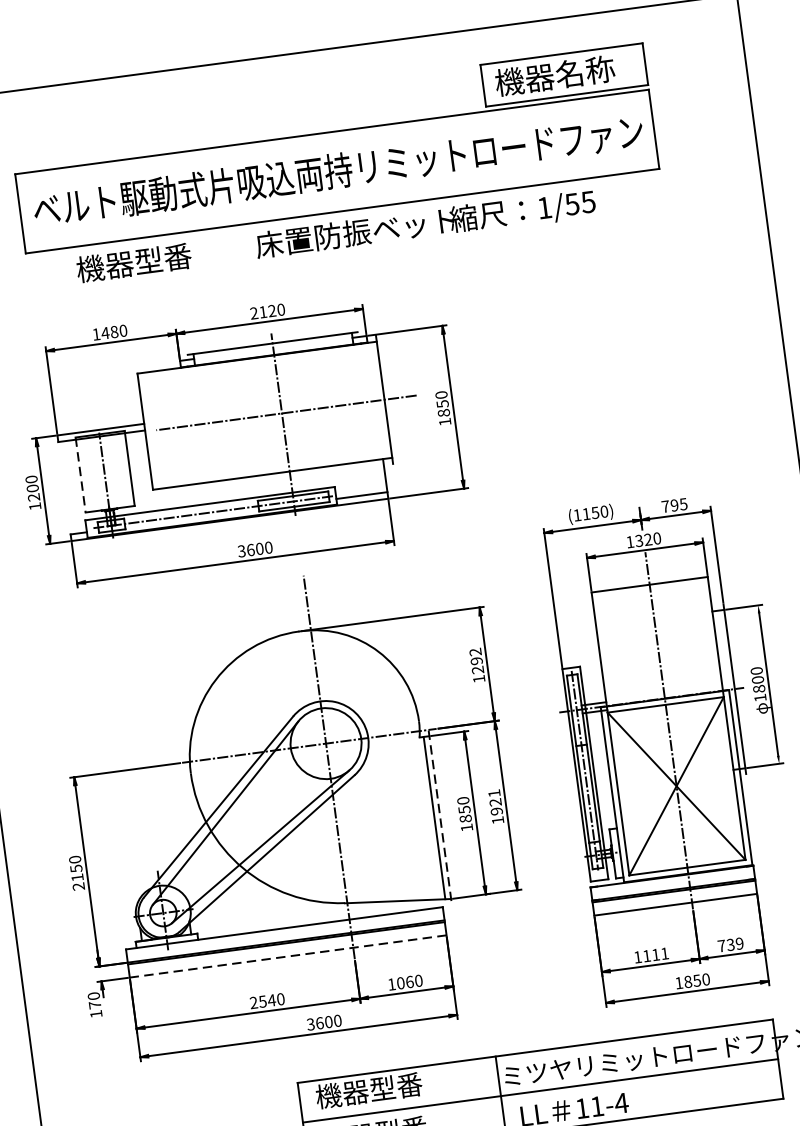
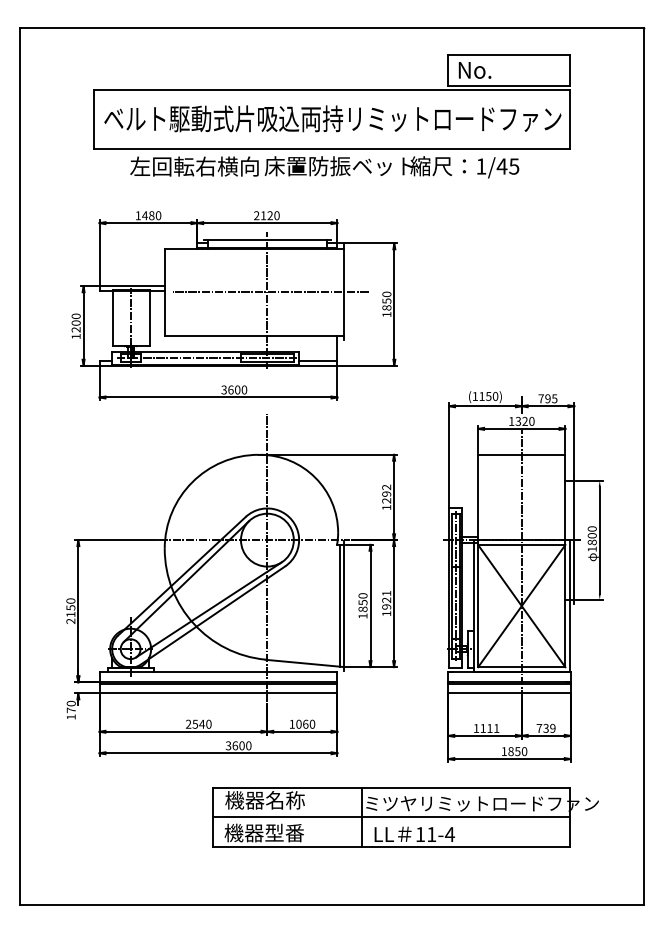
text: (554, 75) -> (501, 69), 機器名称 -> No.
text: (571, 204) -> (501, 166), 1/55 -> 1/45
text: (162, 258) -> (194, 166), 機器型番 -> 左回転右横向
line: (80, 475) -> (112, 318), dashed -> solid
line: (440, 818) -> (344, 606), dashed -> solid
line: (288, 956) -> (218, 693), dashed -> solid
text: (396, 1087) -> (285, 800), 機器型番 -> 機器名称

